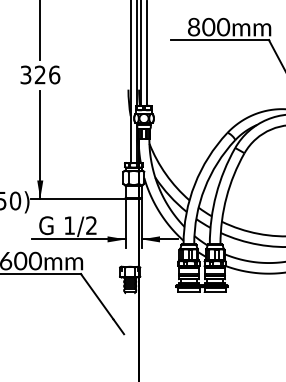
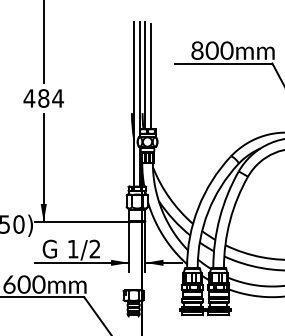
text: (40, 74) -> (44, 97), 326 -> 484

